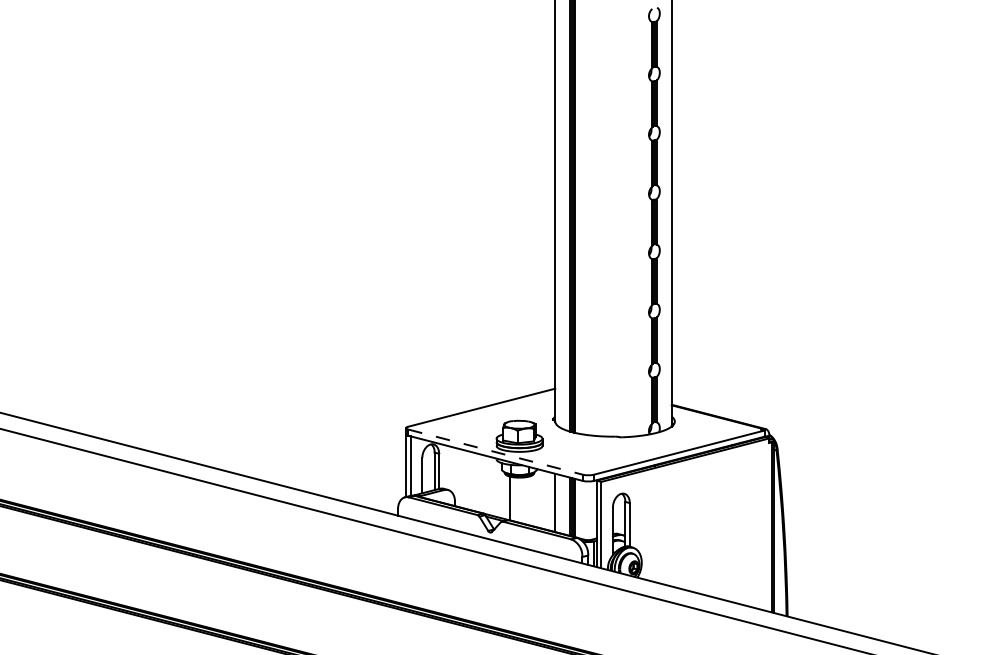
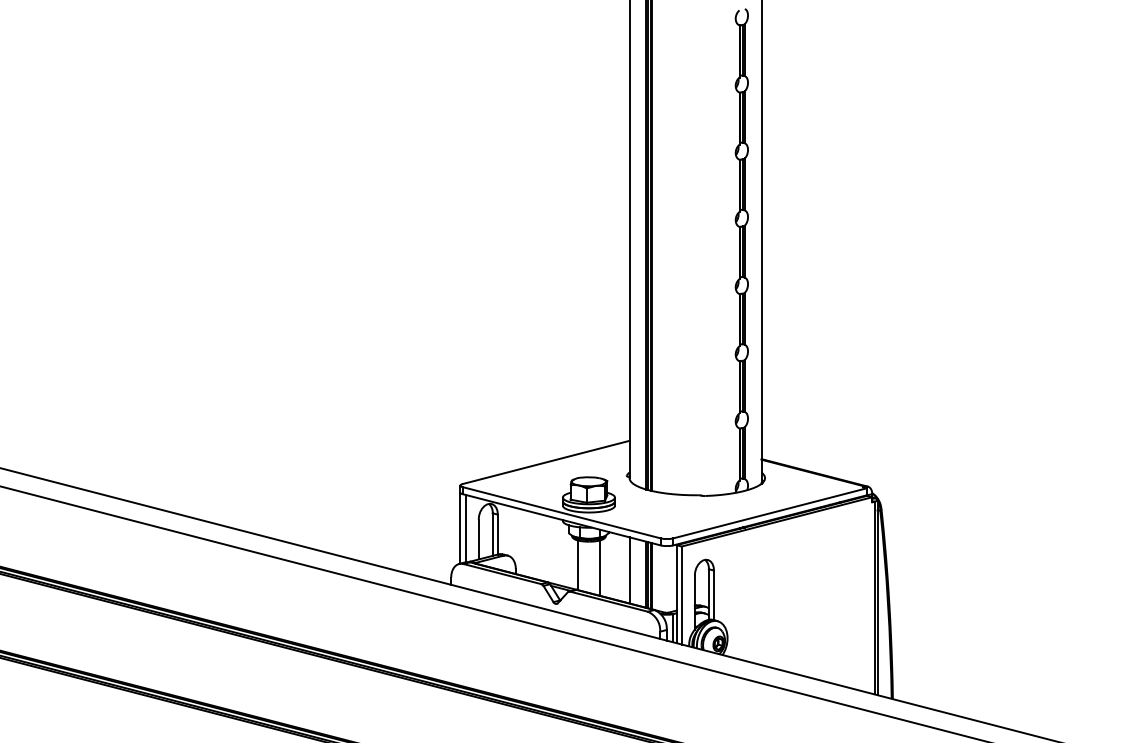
line: (496, 451) -> (562, 512), dashed -> solid
line: (528, 500) -> (599, 567), added

